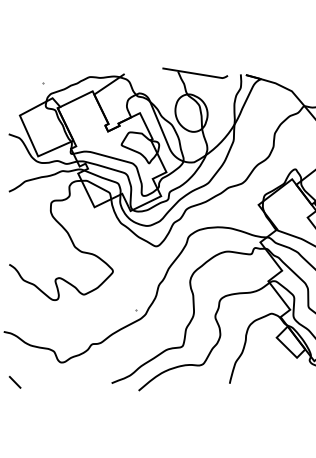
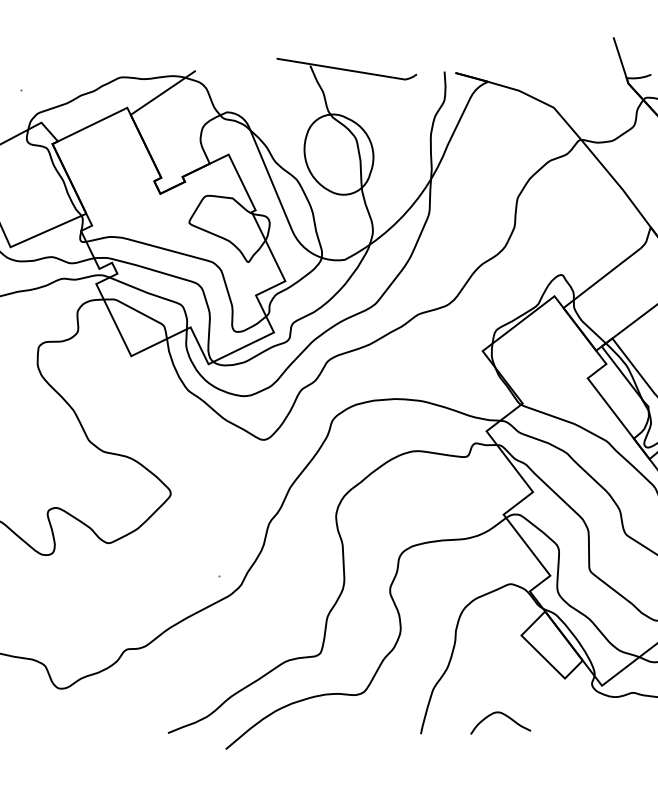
curve: (268, 375) -> (503, 716), added

